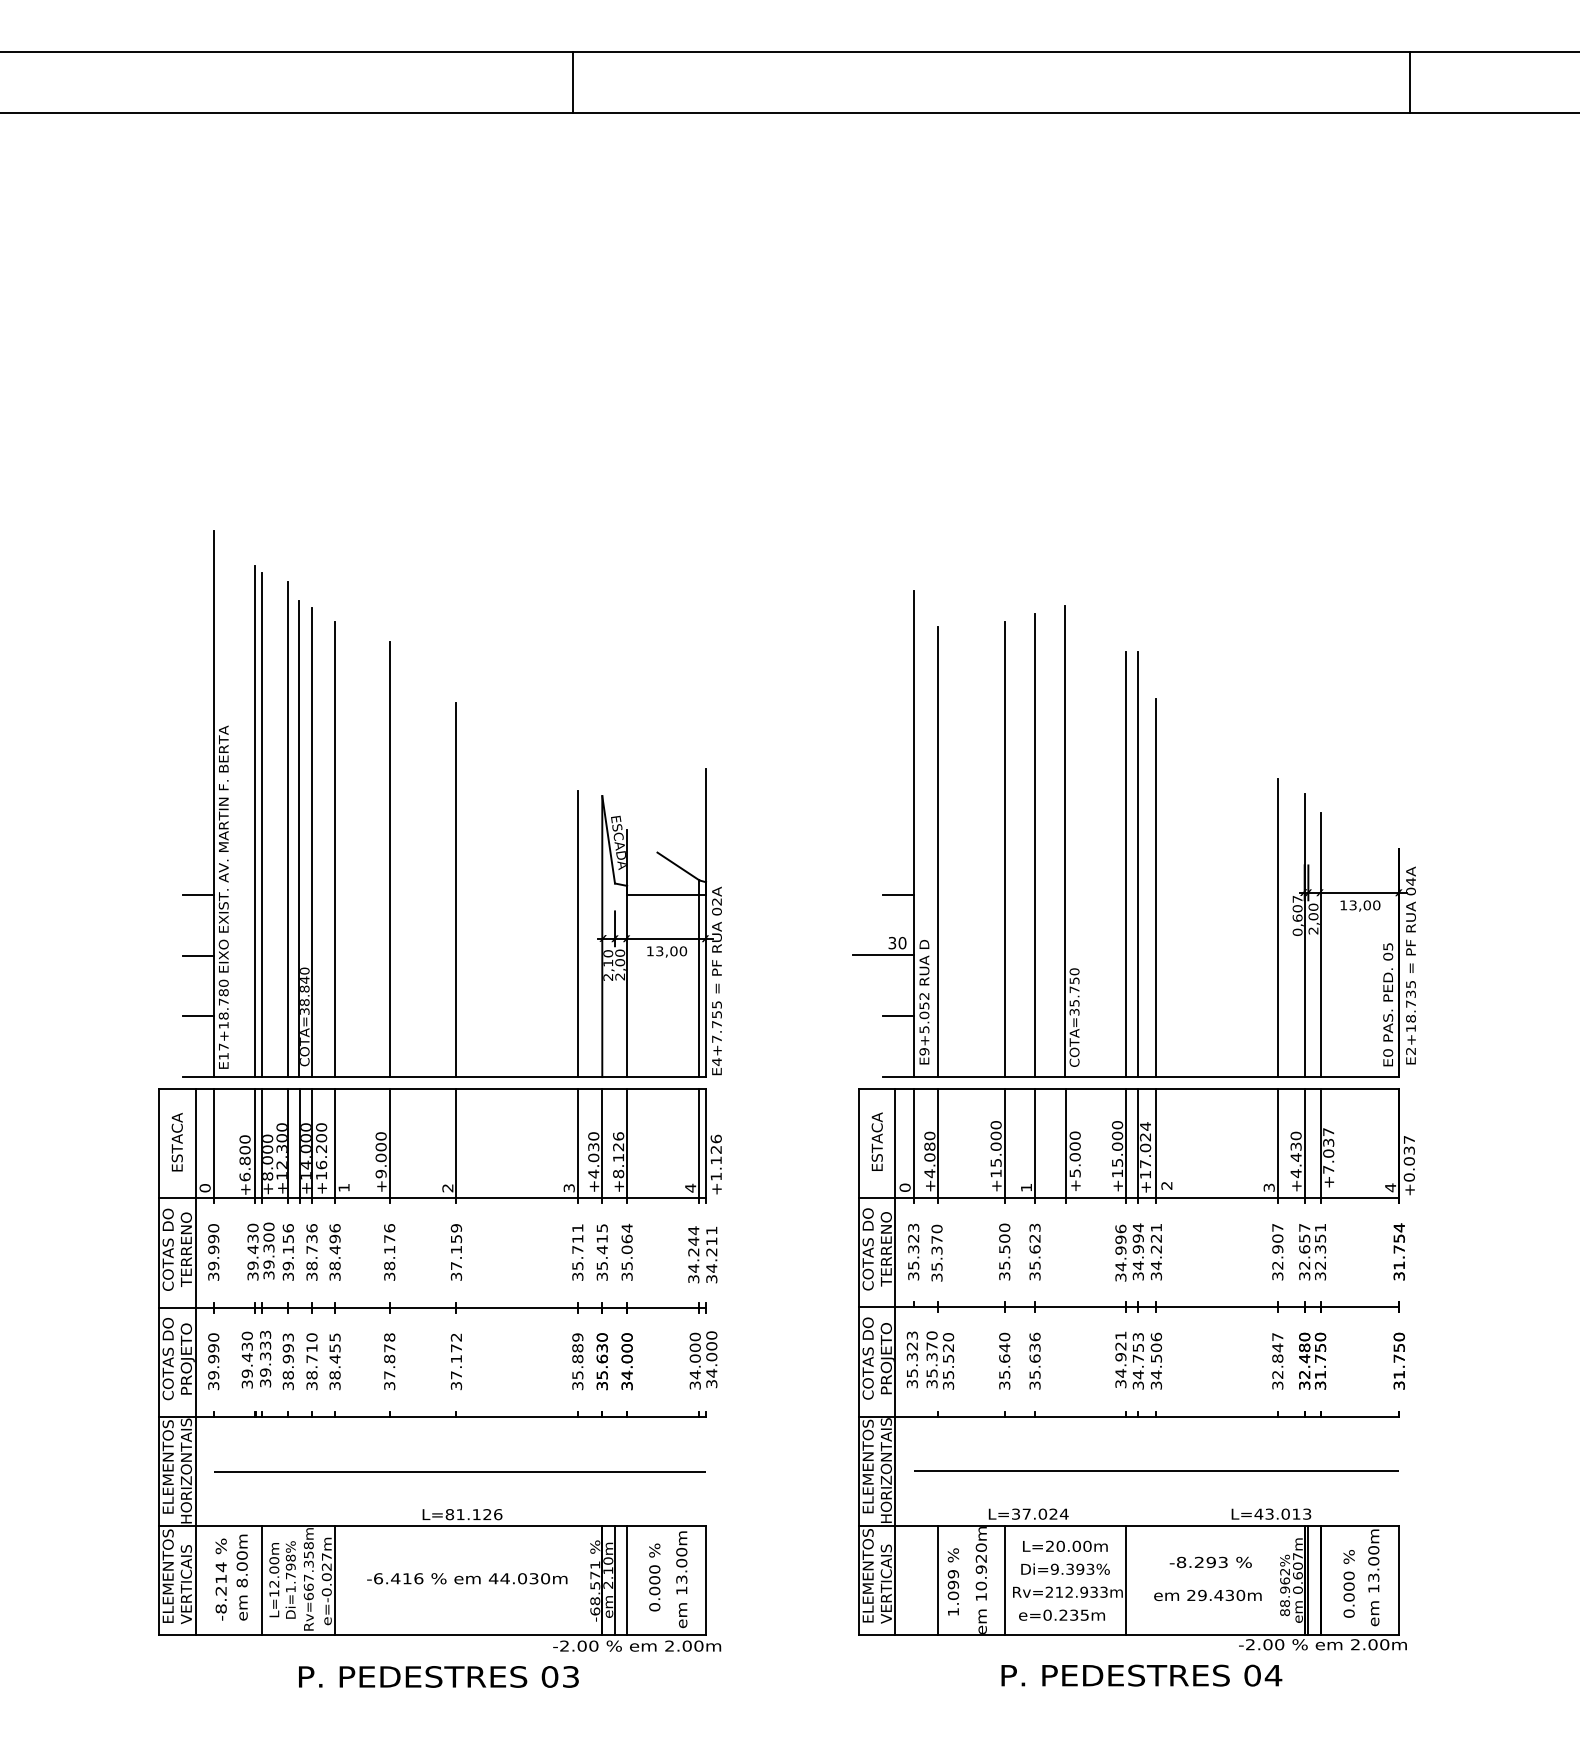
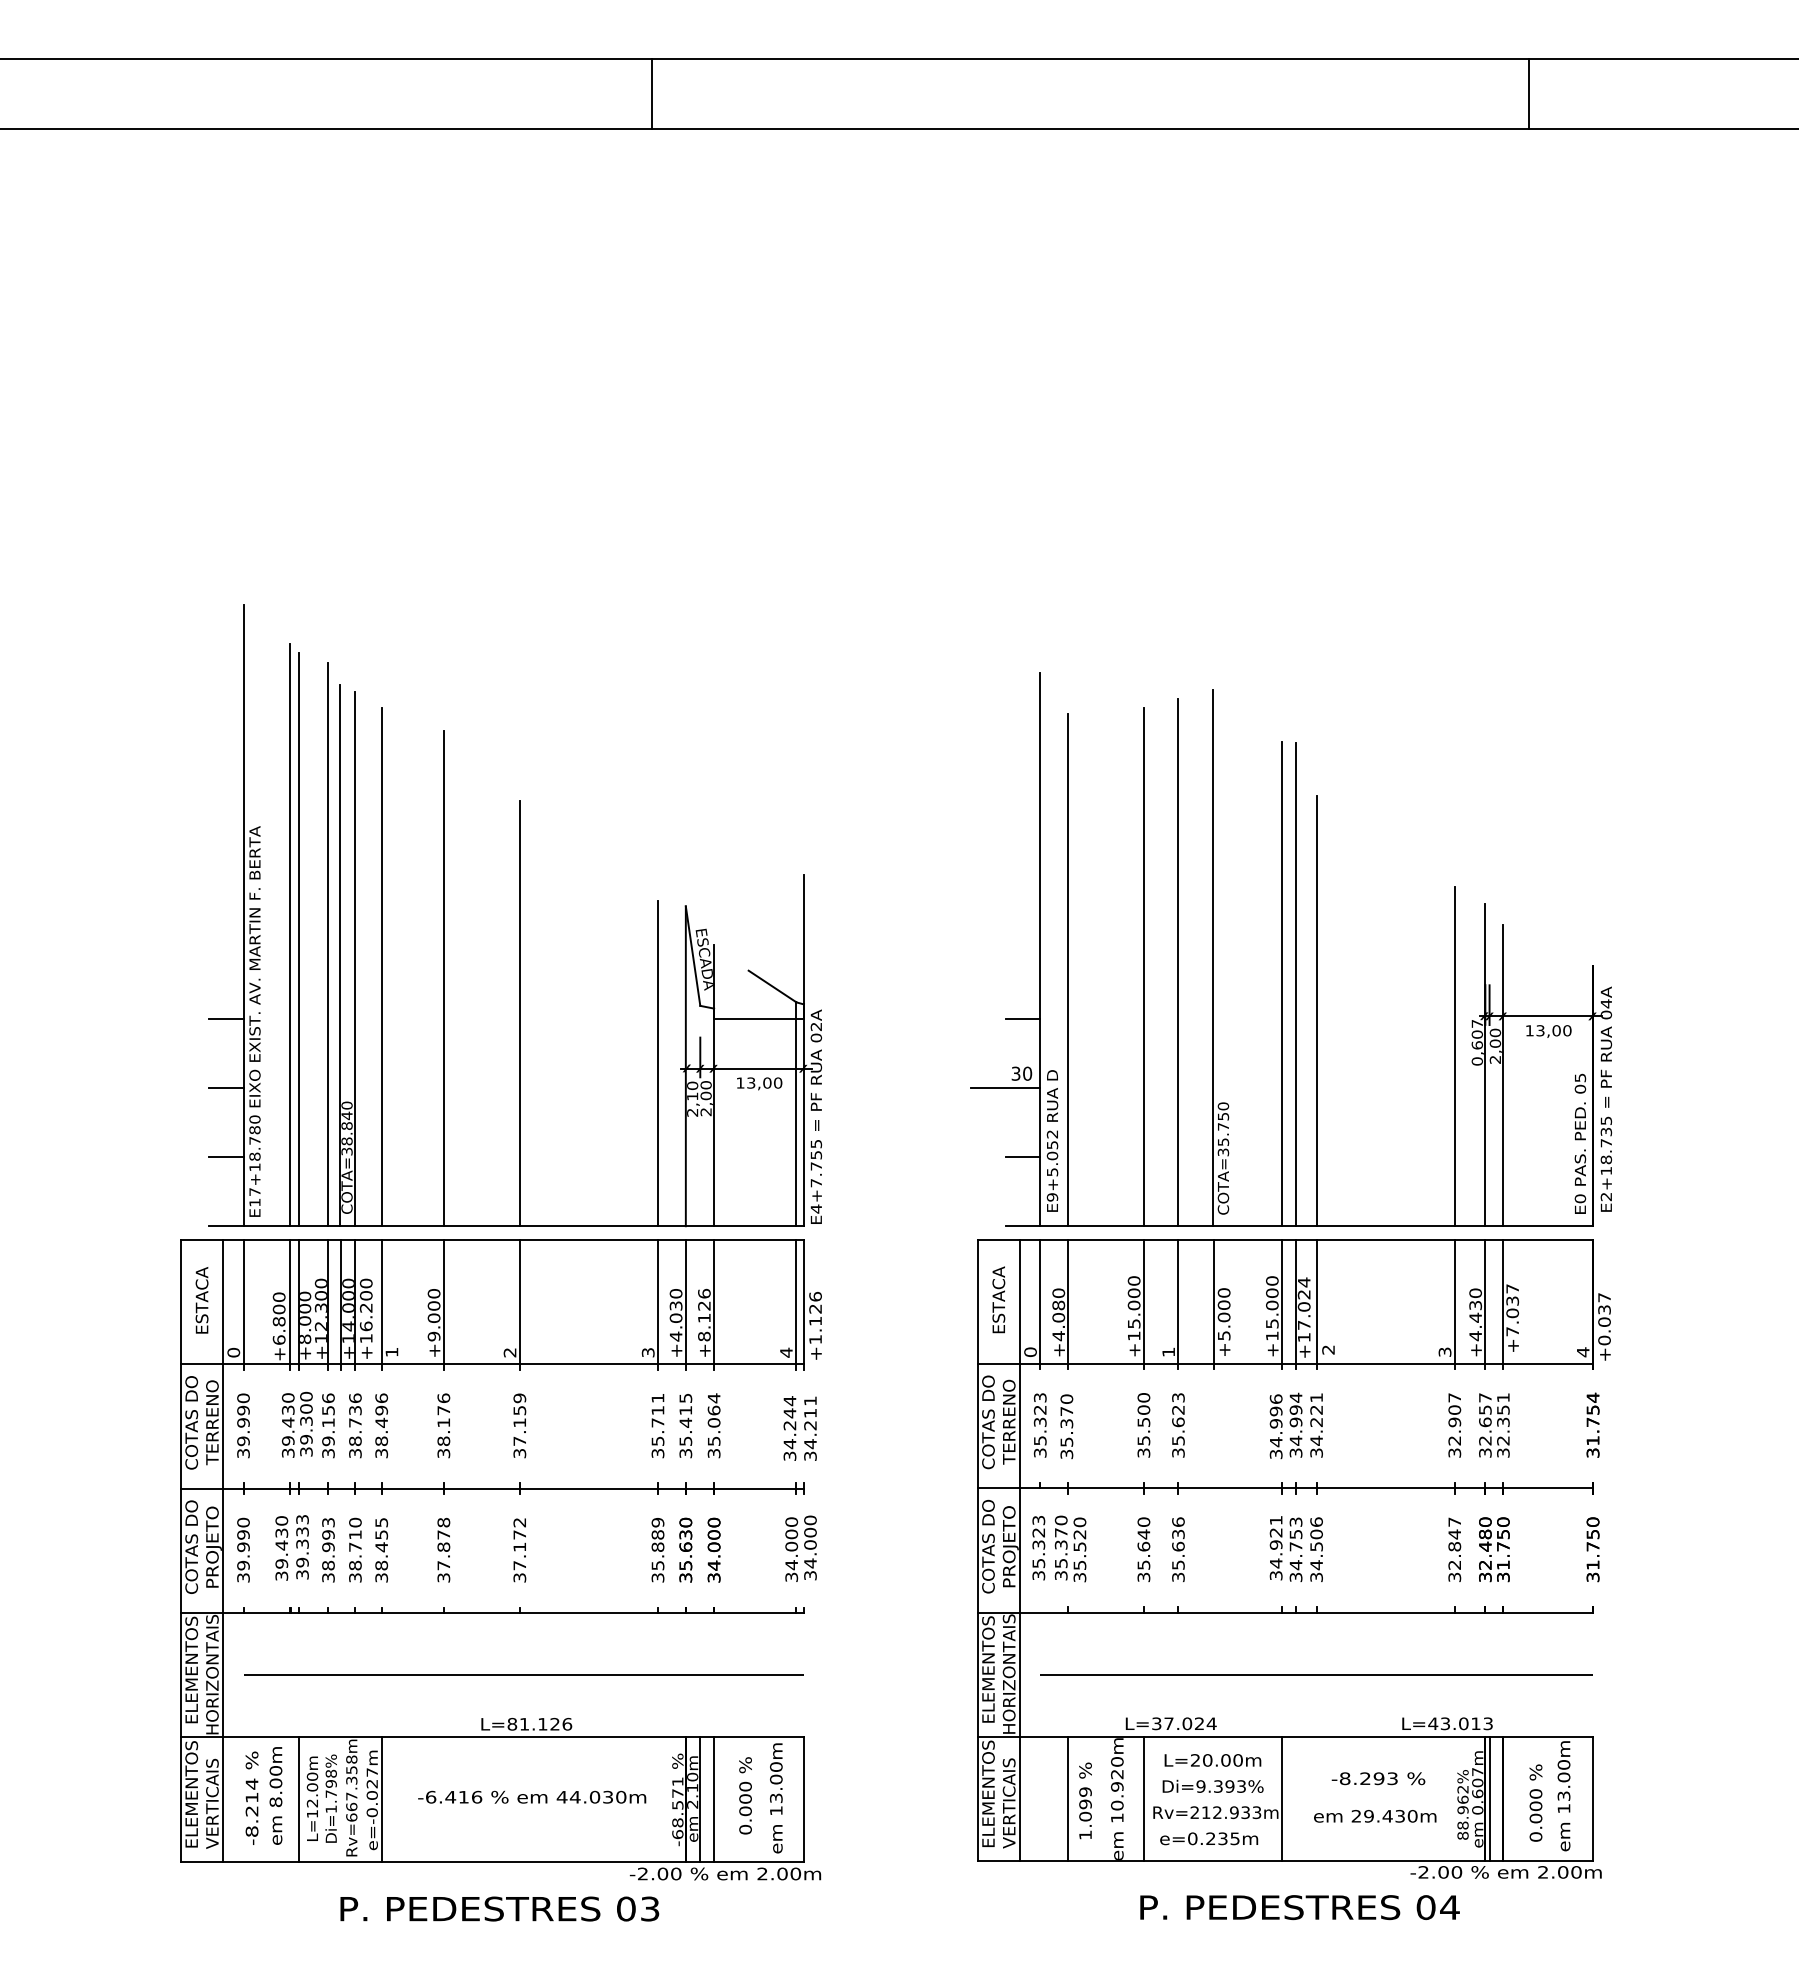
line: (1410, 81) -> (1528, 93), moved

